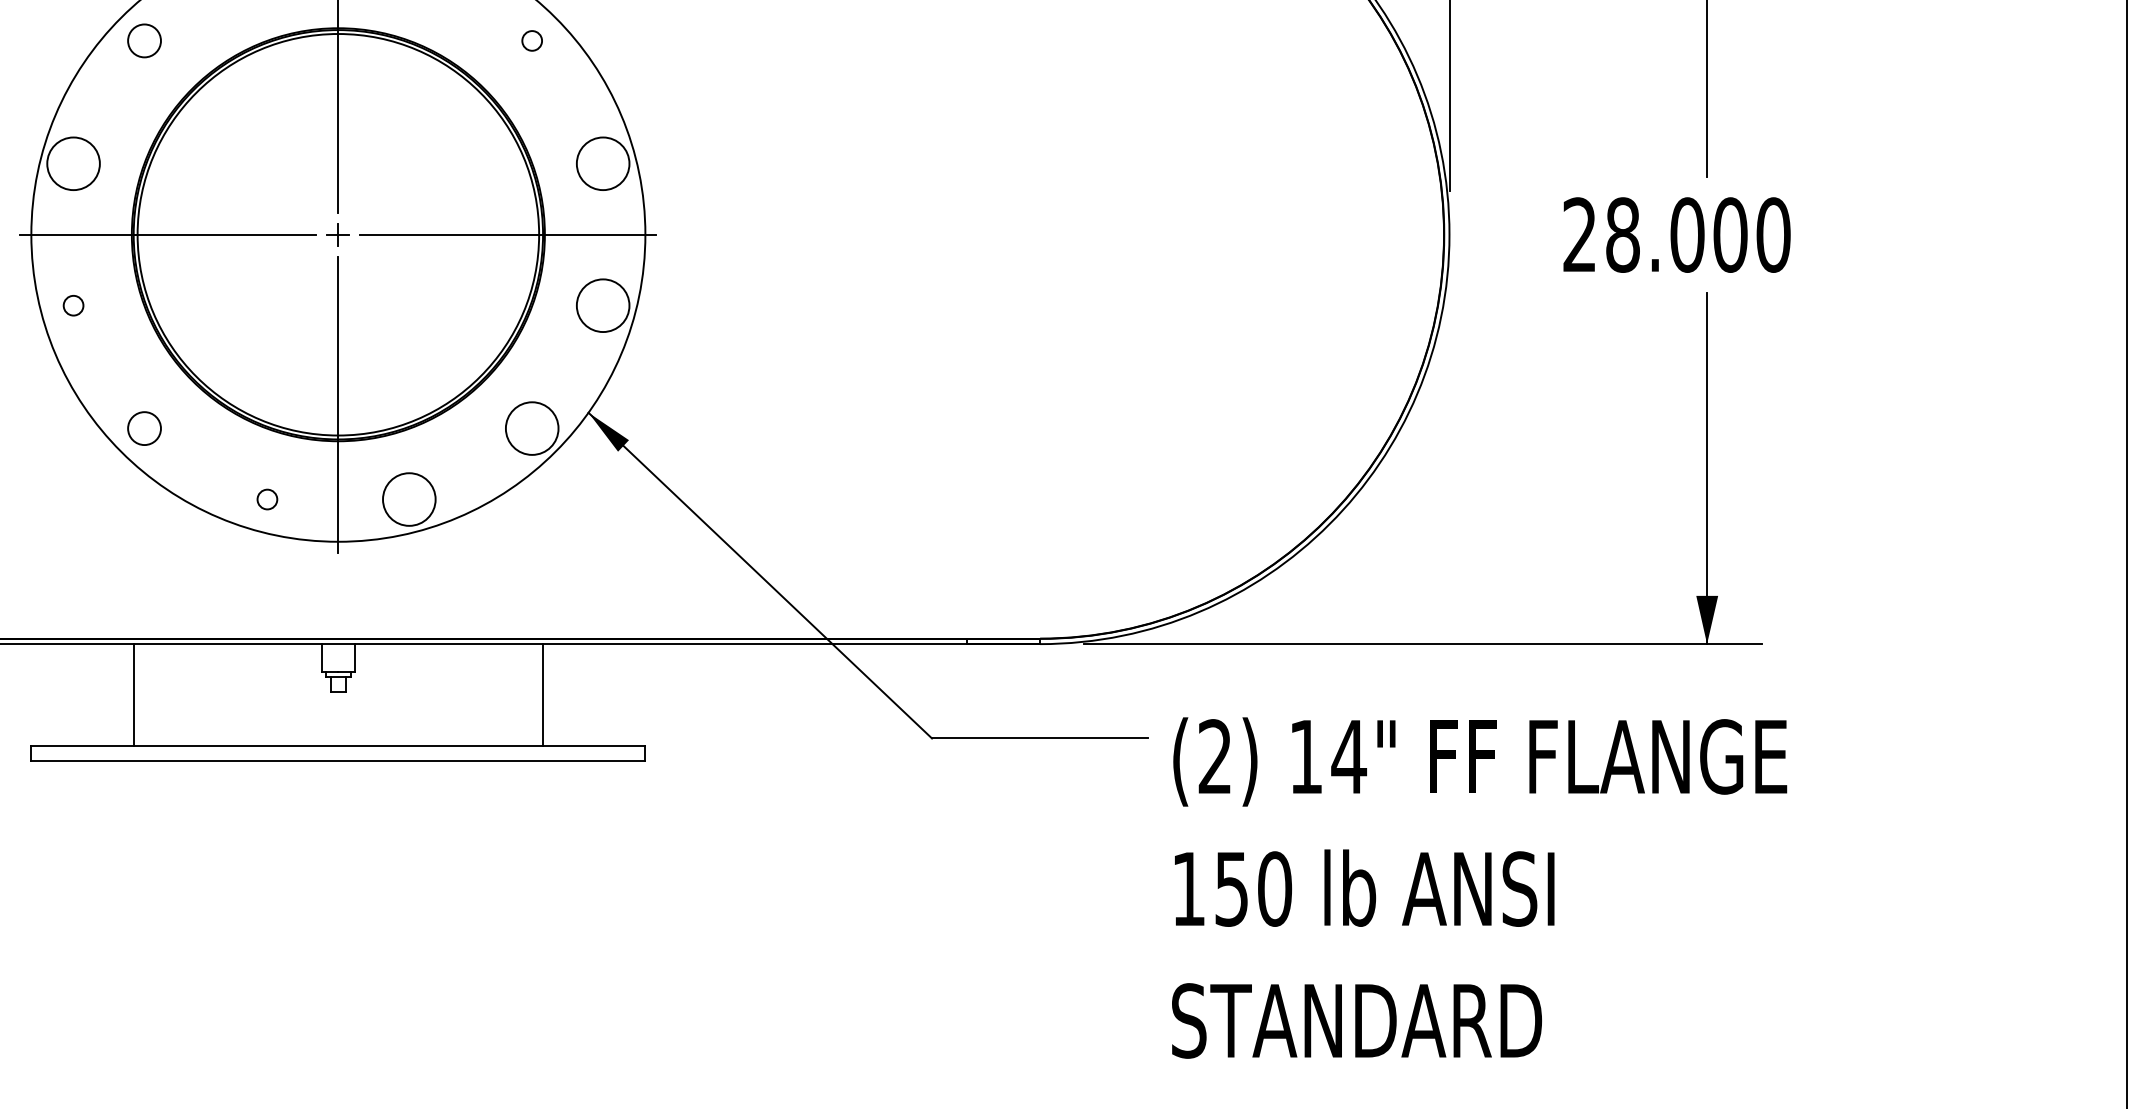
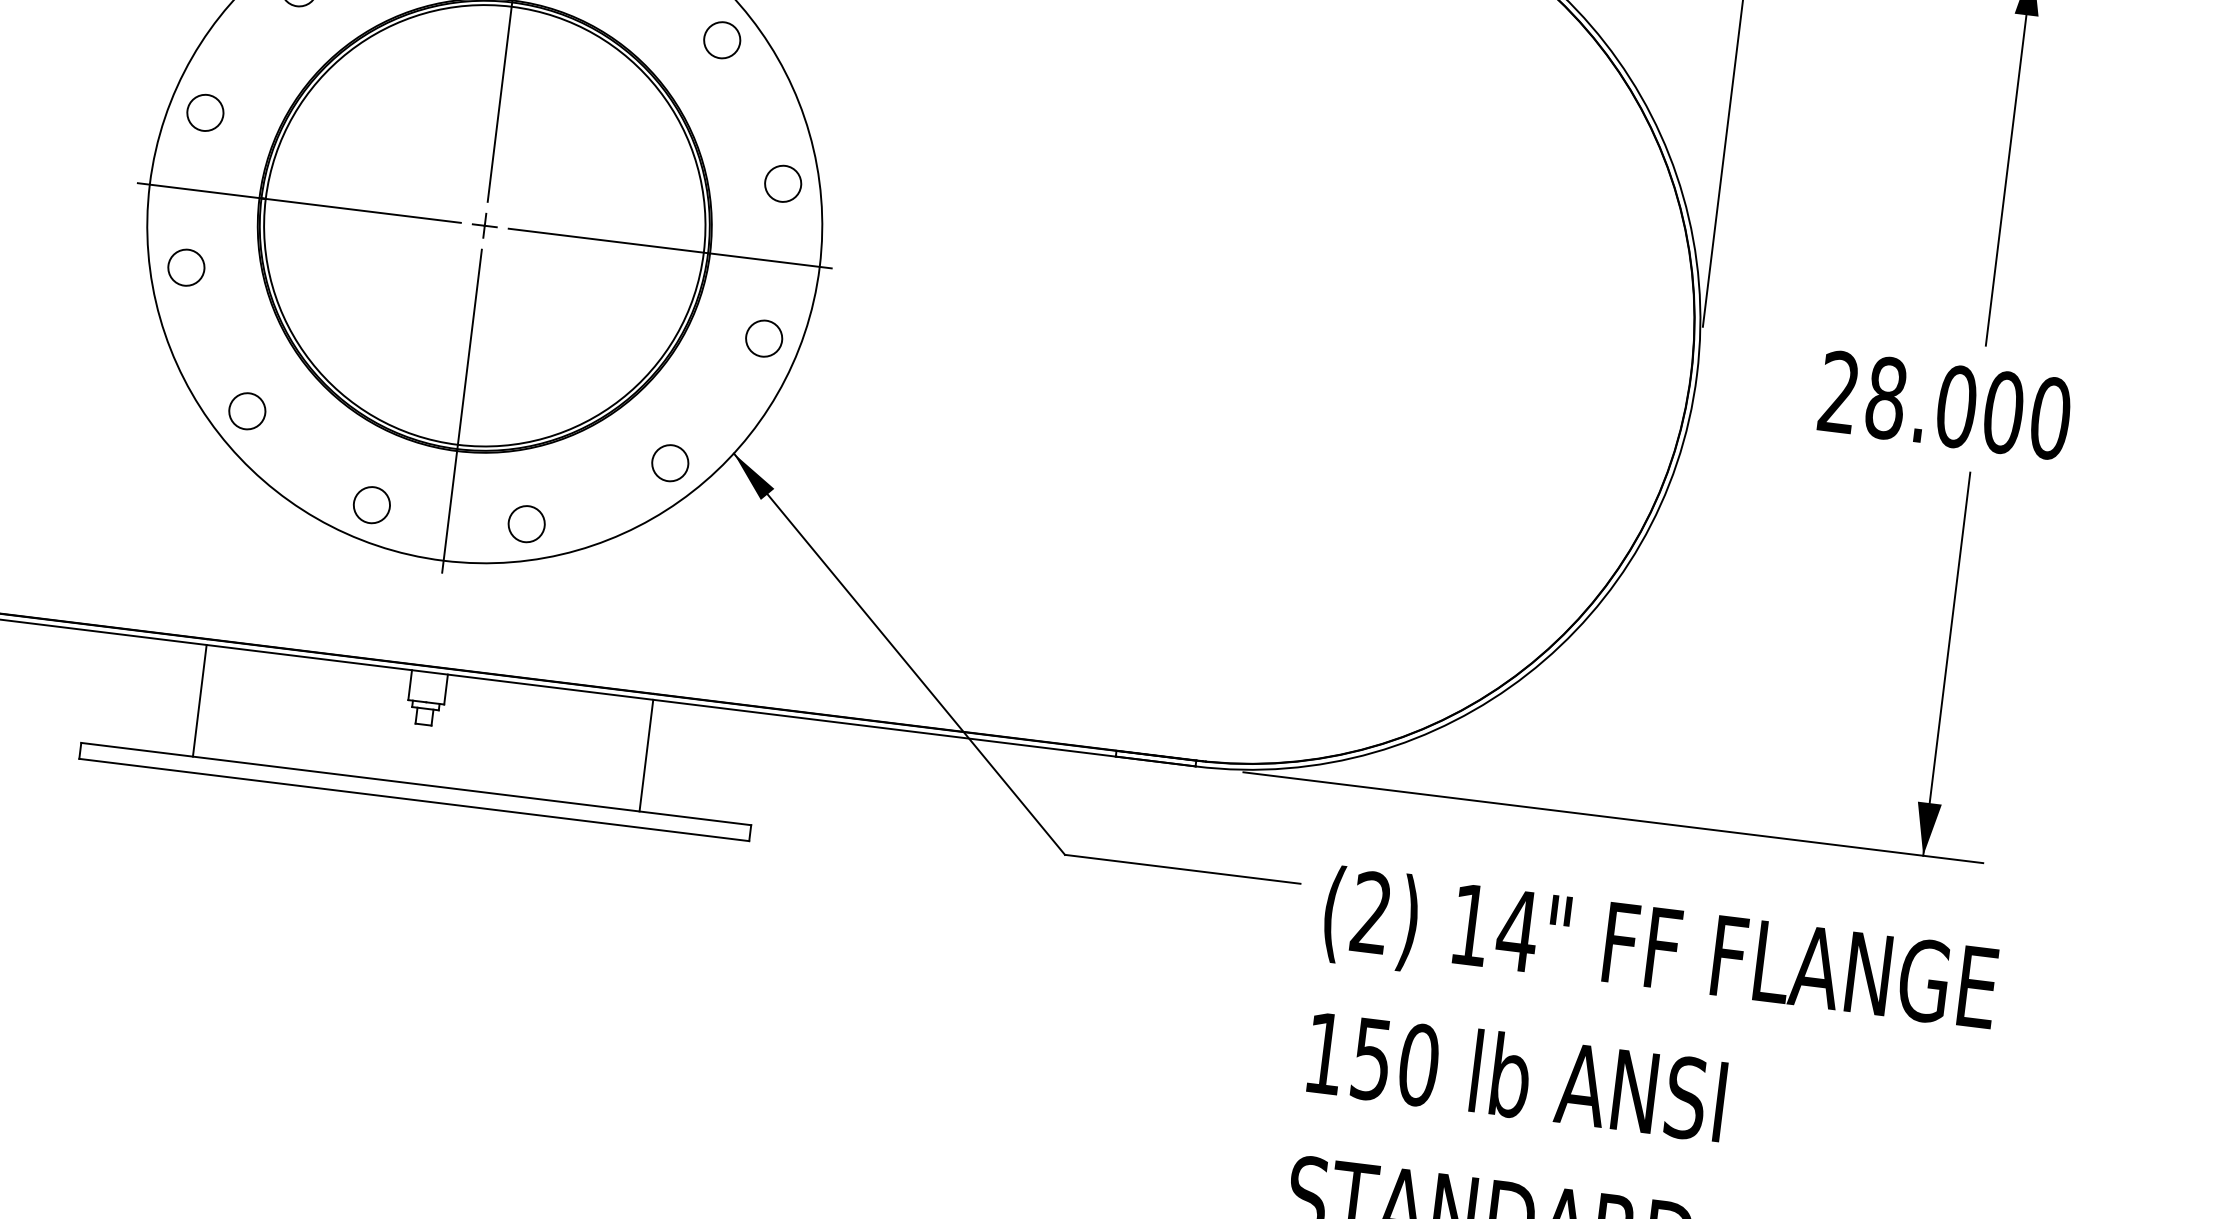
circle: (531, 40) -> (721, 39), size x1.67
circle: (73, 163) -> (205, 112), size x0.62
circle: (602, 163) -> (782, 183), size x0.62
circle: (73, 305) -> (186, 267), size x1.67
circle: (602, 305) -> (763, 338), size x0.62
circle: (531, 428) -> (669, 463), size x0.62
circle: (266, 499) -> (370, 504), size x1.67
circle: (408, 499) -> (525, 524), size x0.62

